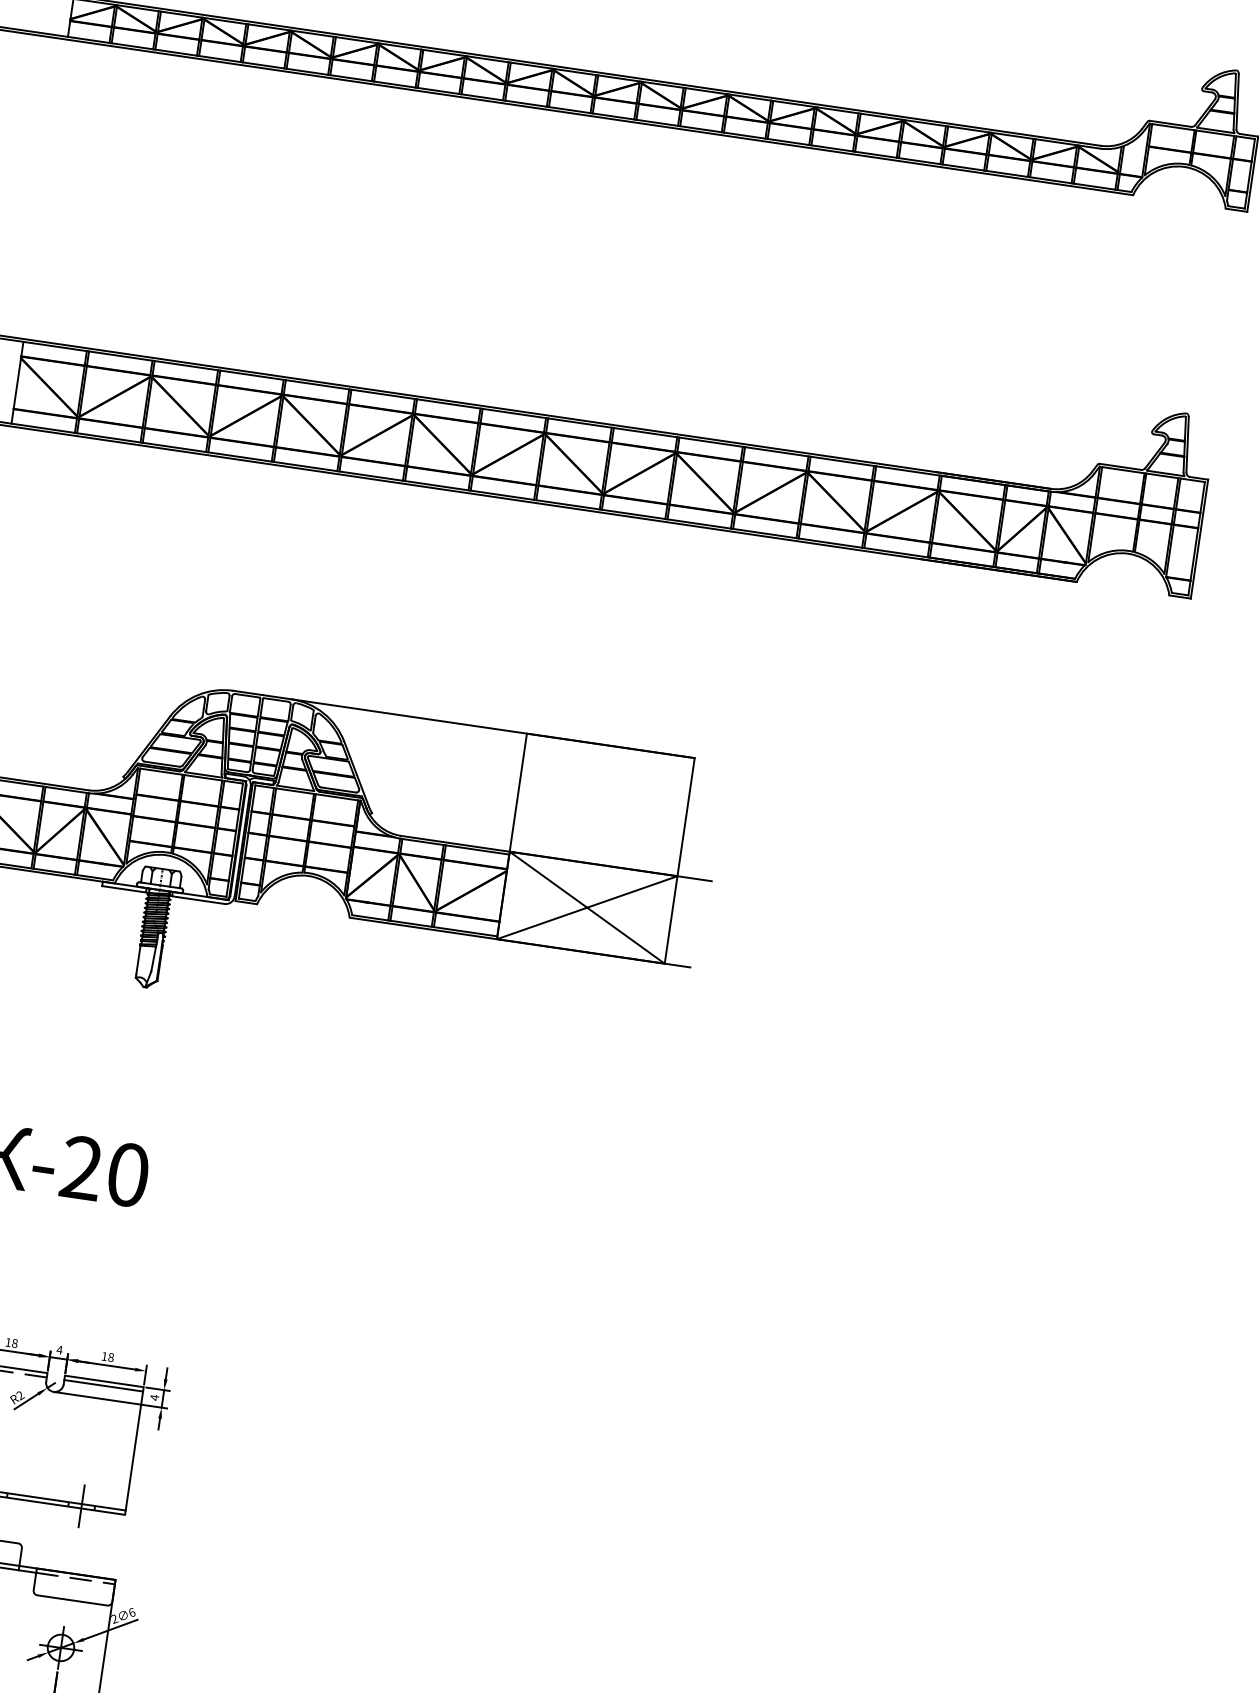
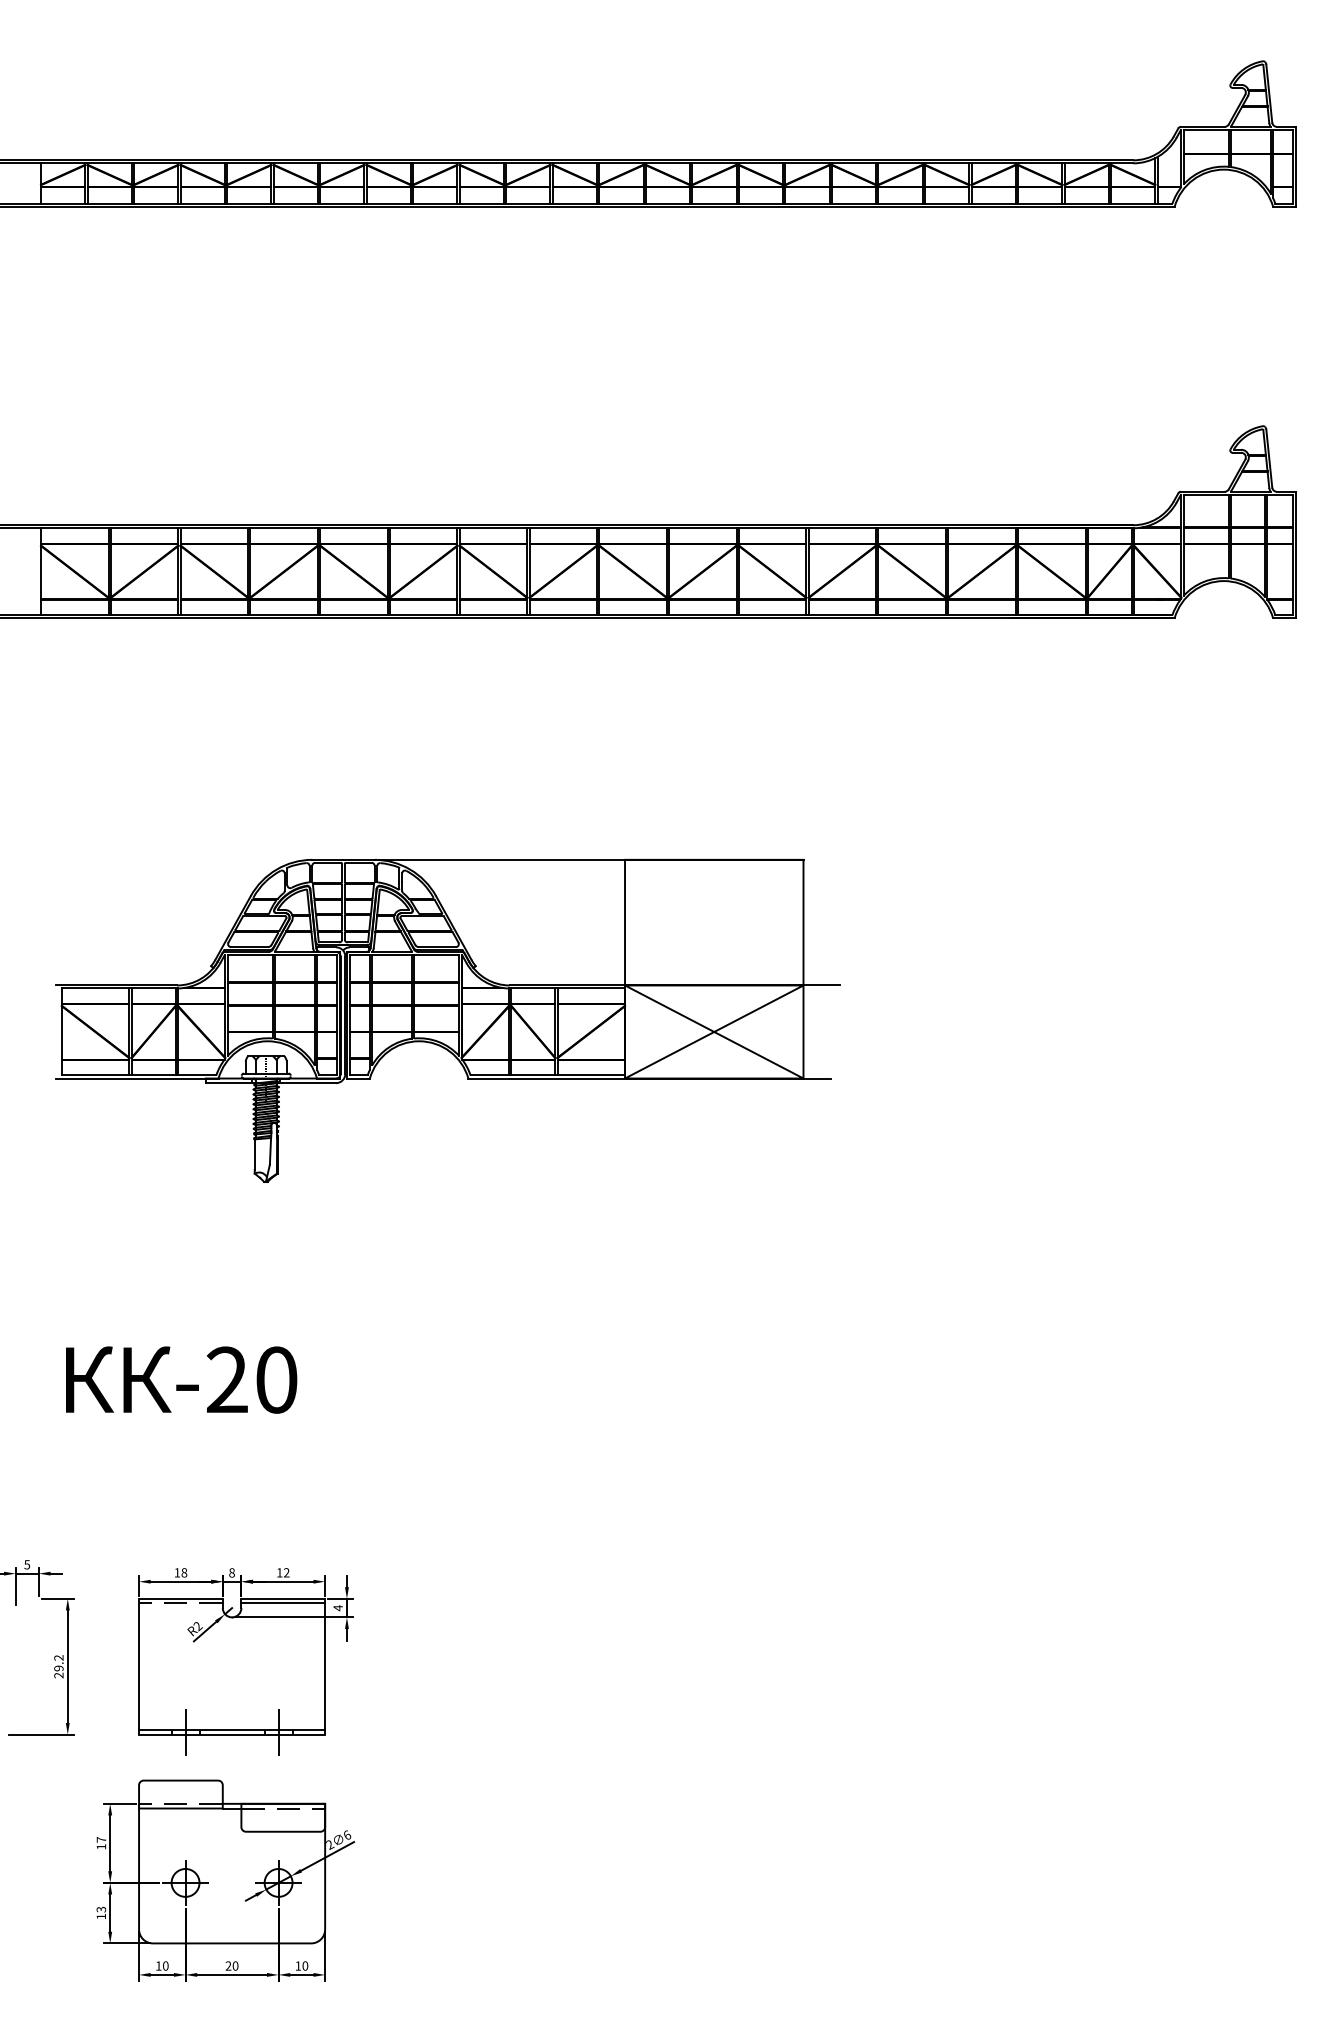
text: (59, 1349) -> (231, 1572), 4 -> 8
text: (110, 1357) -> (286, 1572), 18 -> 12

